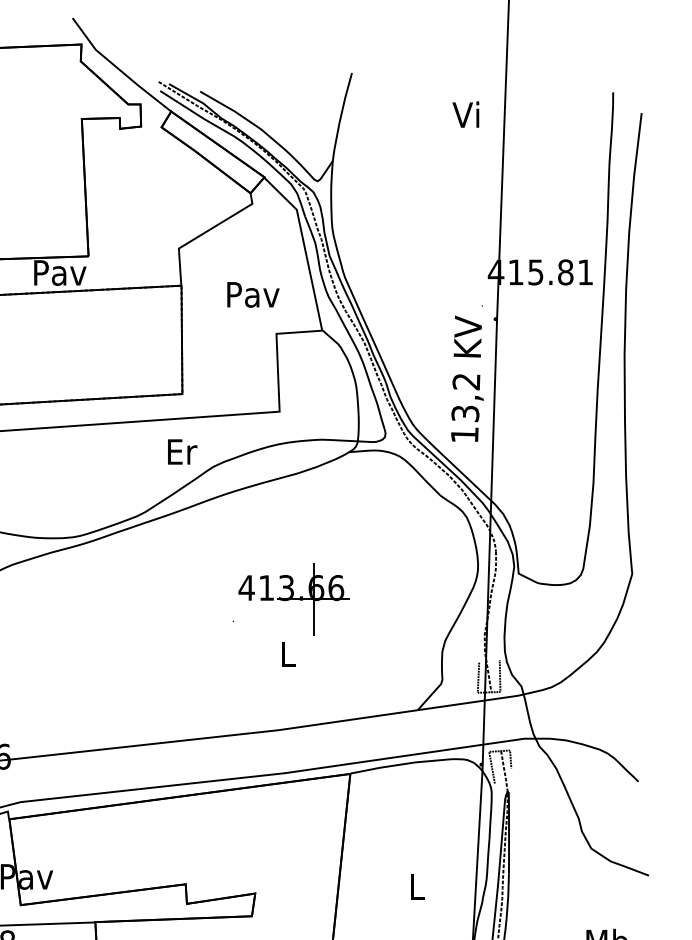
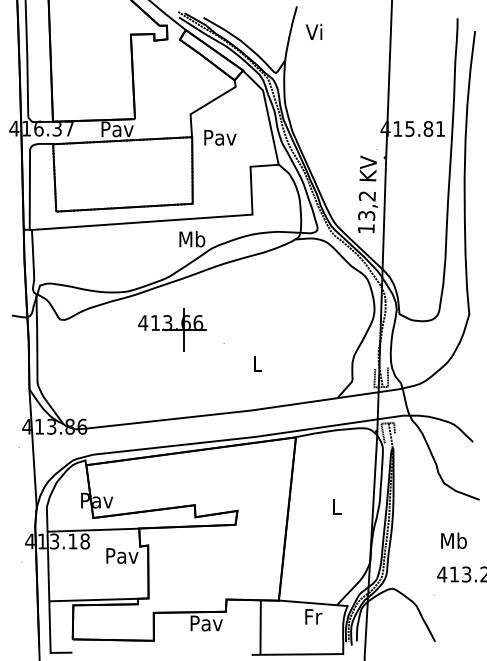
text: (466, 113) -> (314, 31), moved
text: (253, 294) -> (220, 137), moved
text: (182, 452) -> (192, 239), Er -> Mb
part: (294, 598) -> (172, 329), moved

